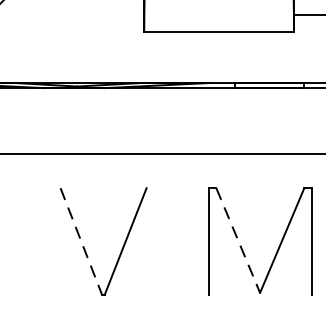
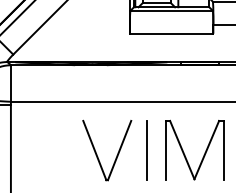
line: (80, 241) -> (94, 150), dashed -> solid
line: (175, 241) -> (147, 150), added
line: (238, 241) -> (182, 150), dashed -> solid

